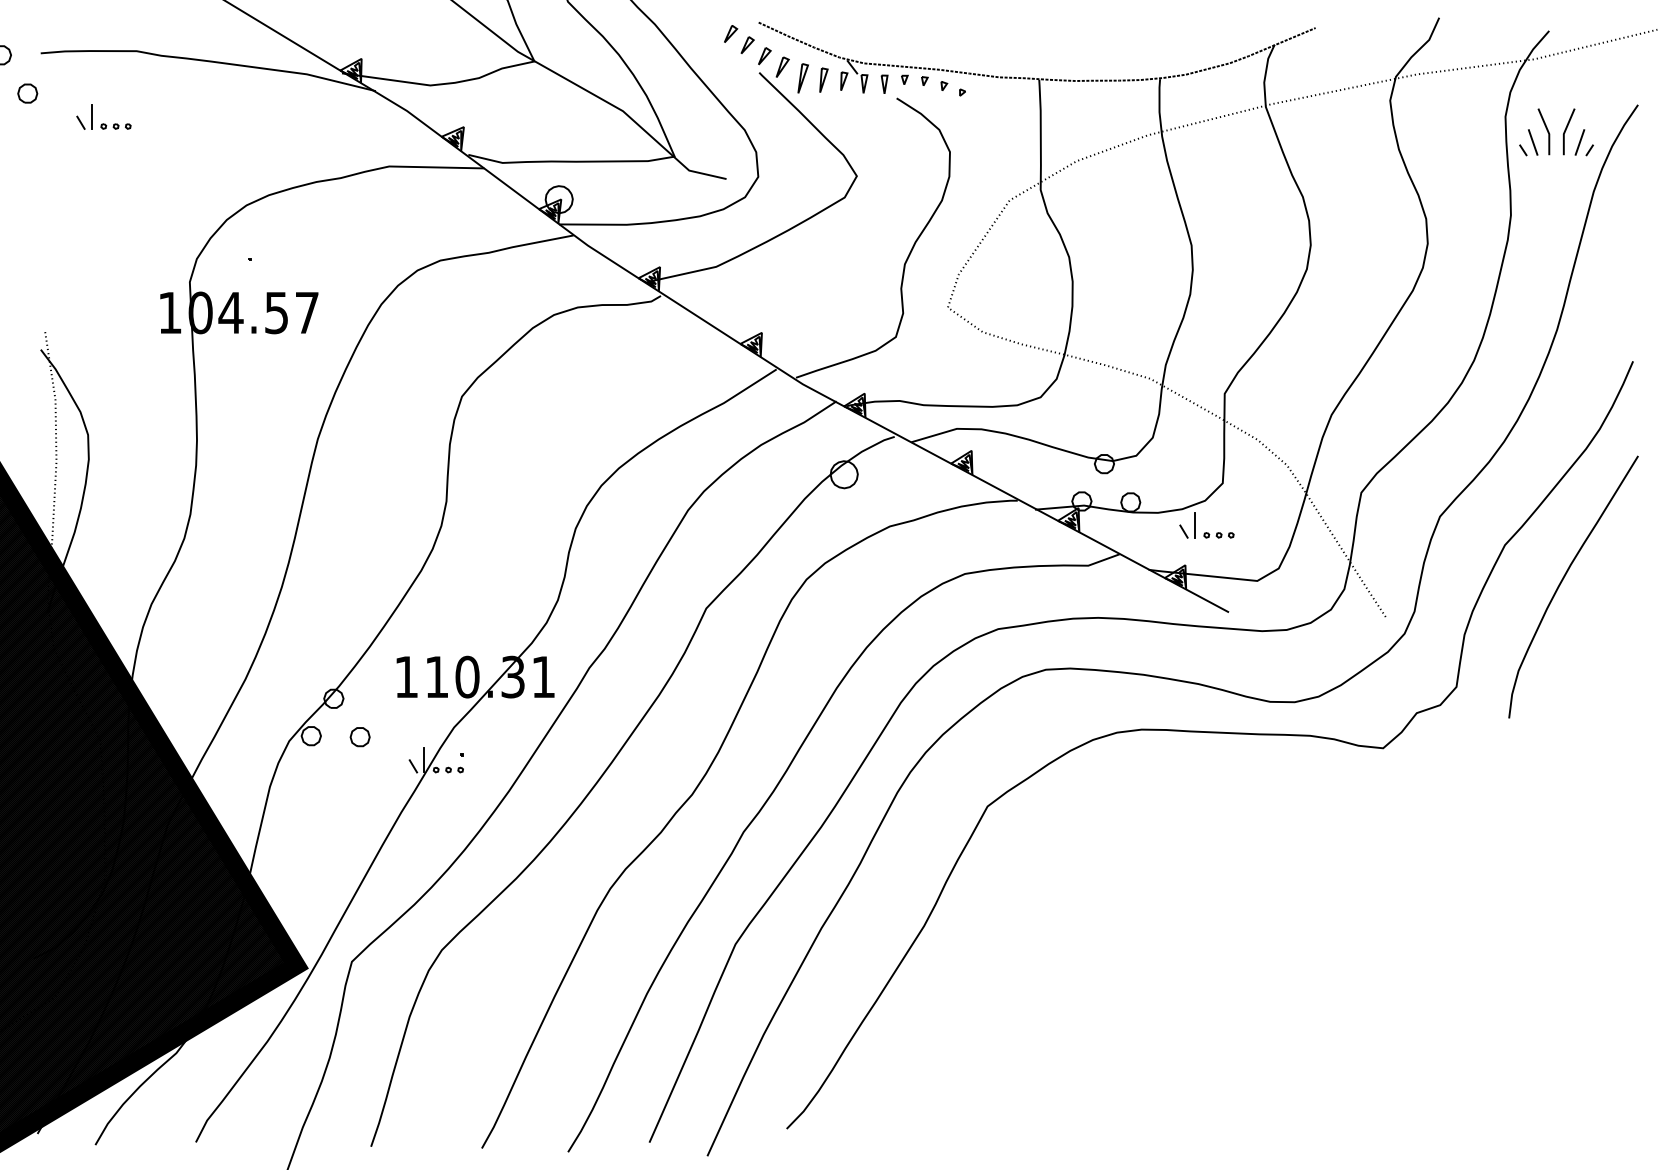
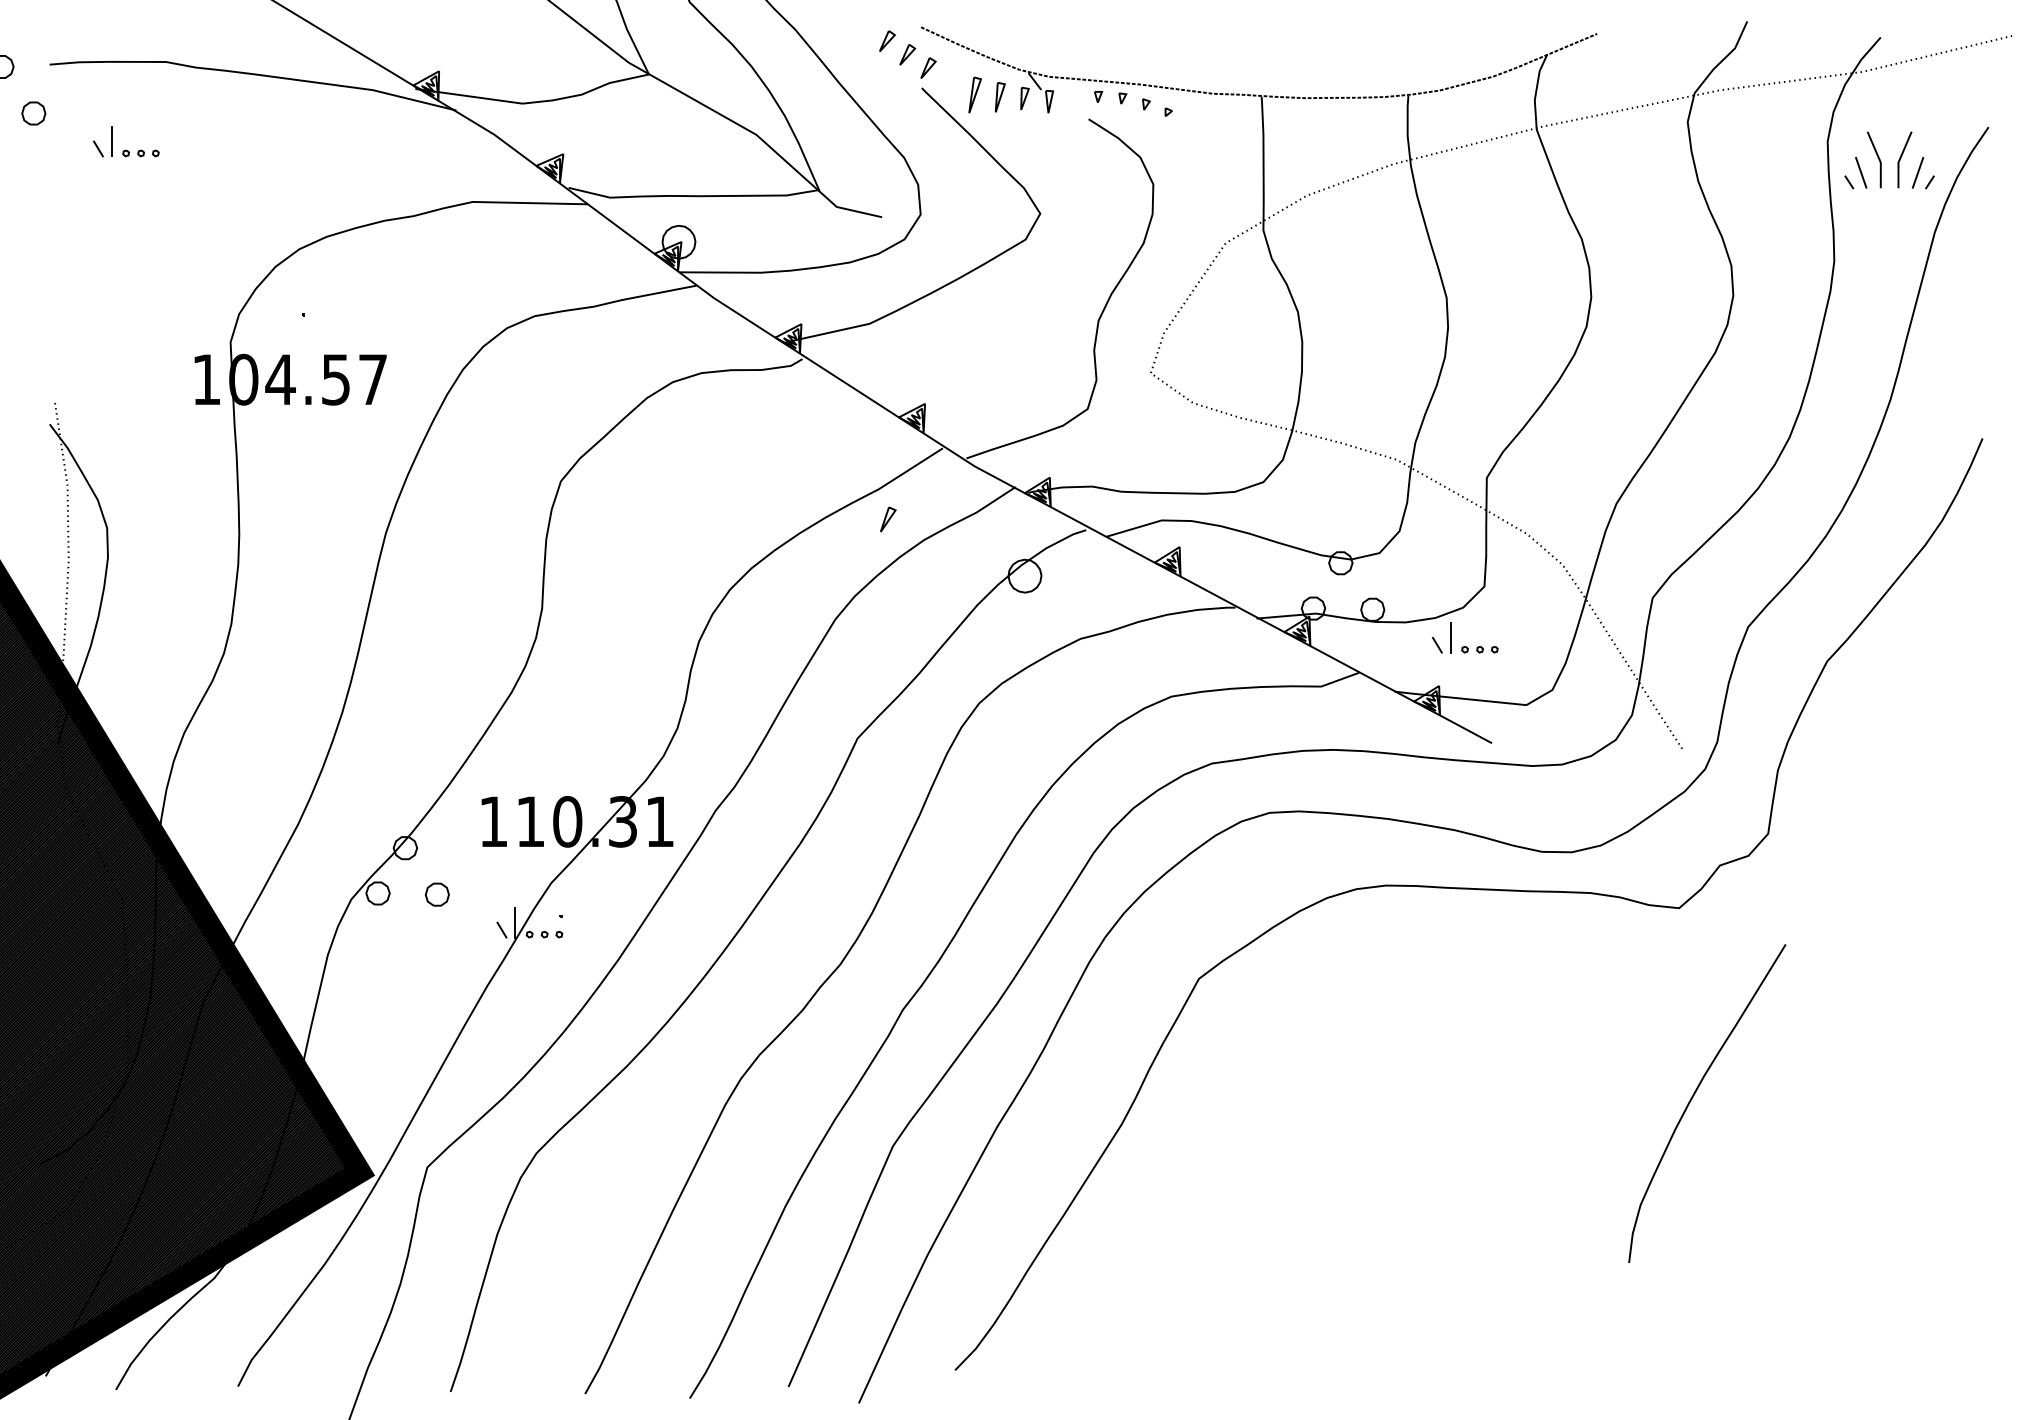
part: (782, 67) -> (888, 519), moved
part: (884, 83) -> (1073, 101), removed
curve: (1562, 582) -> (1693, 1097), moved

